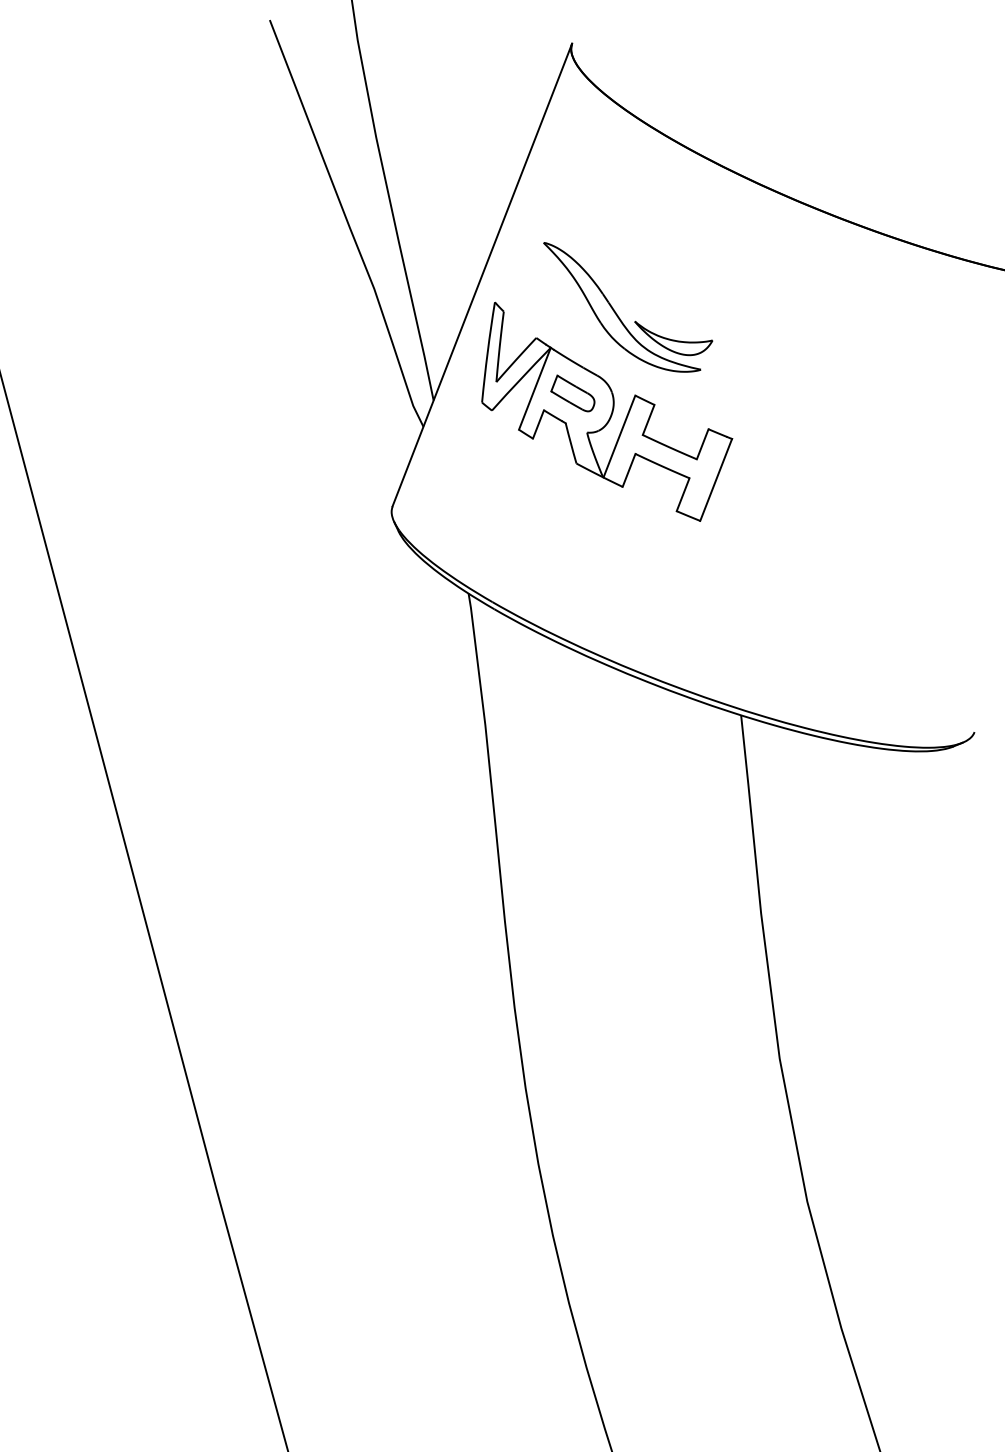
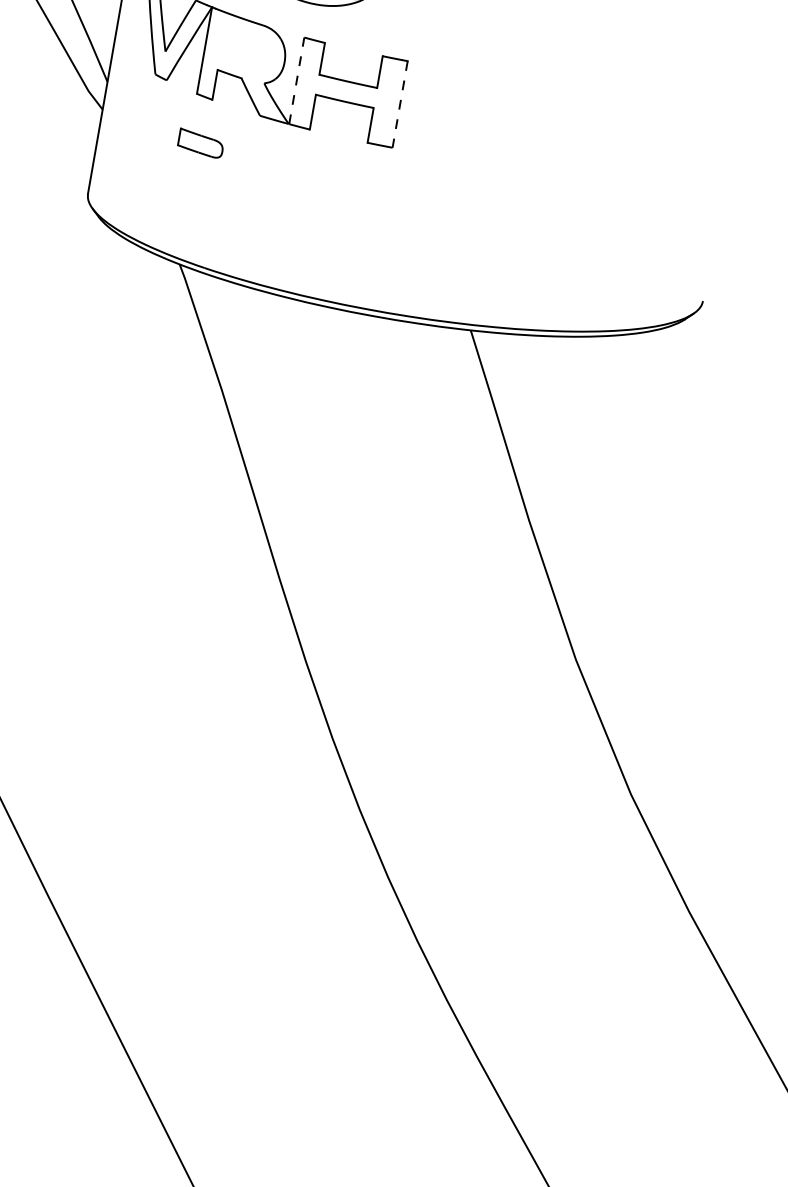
part: (572, 393) -> (199, 143), moved
line: (619, 436) -> (296, 80), solid -> dashed
line: (716, 479) -> (400, 103), solid -> dashed

